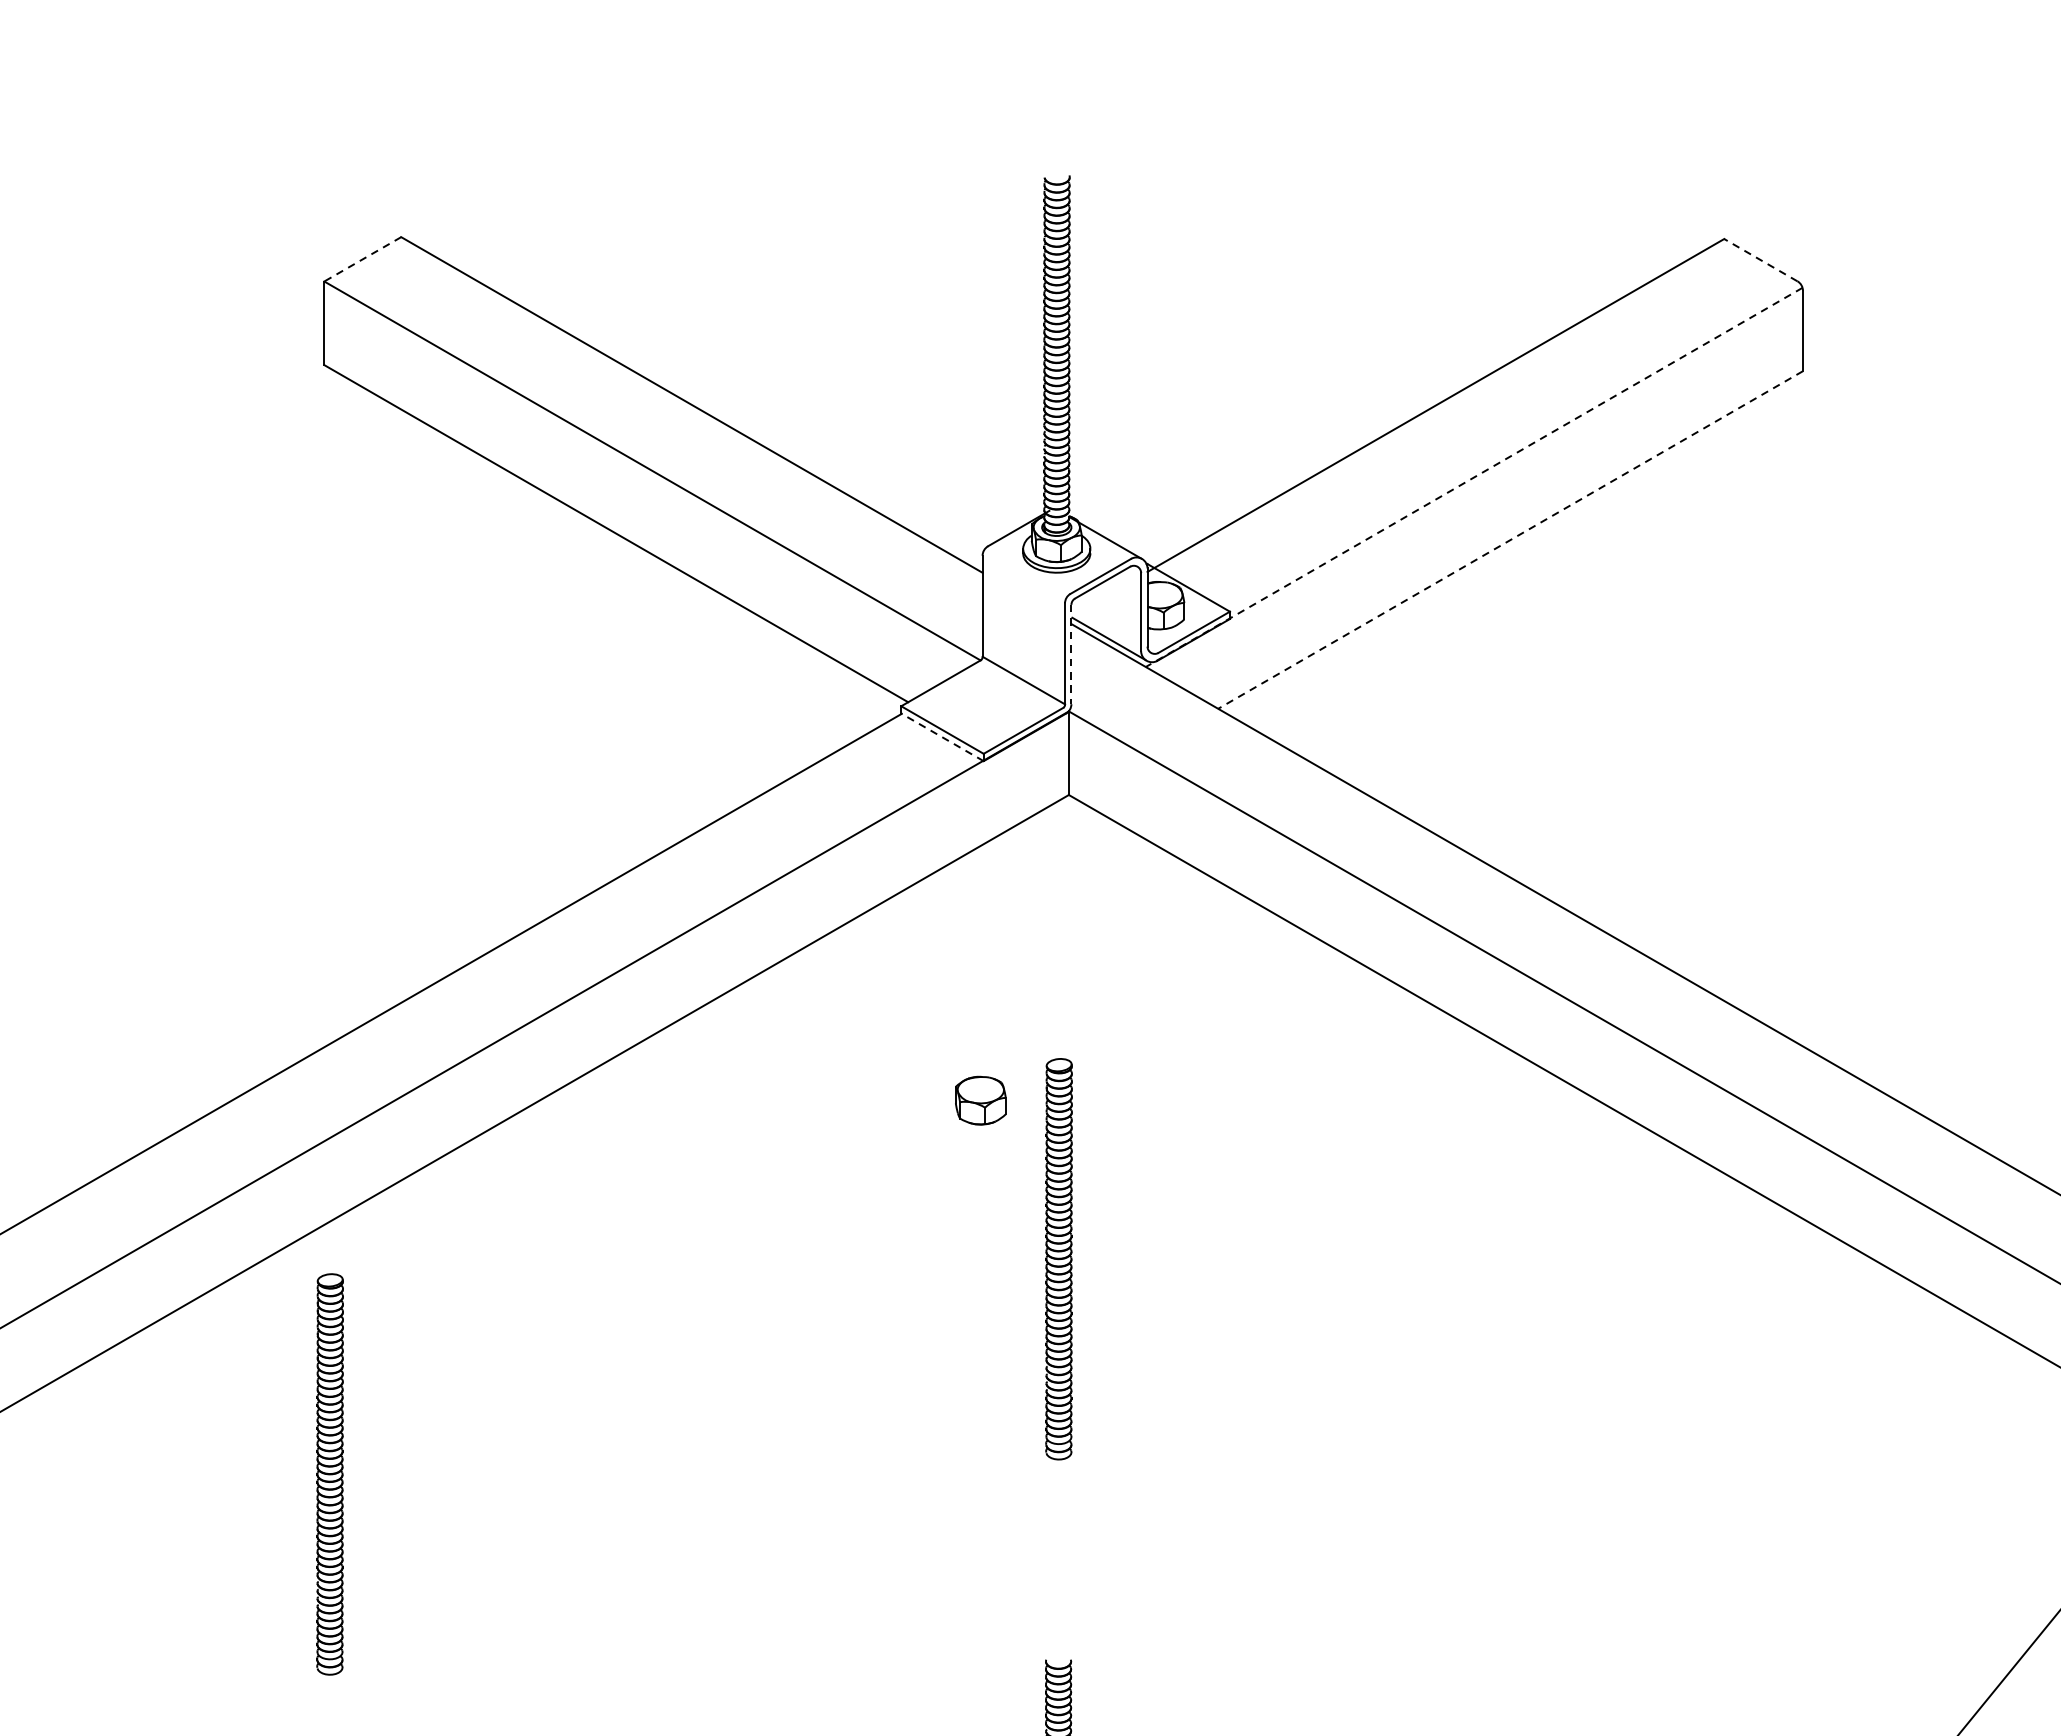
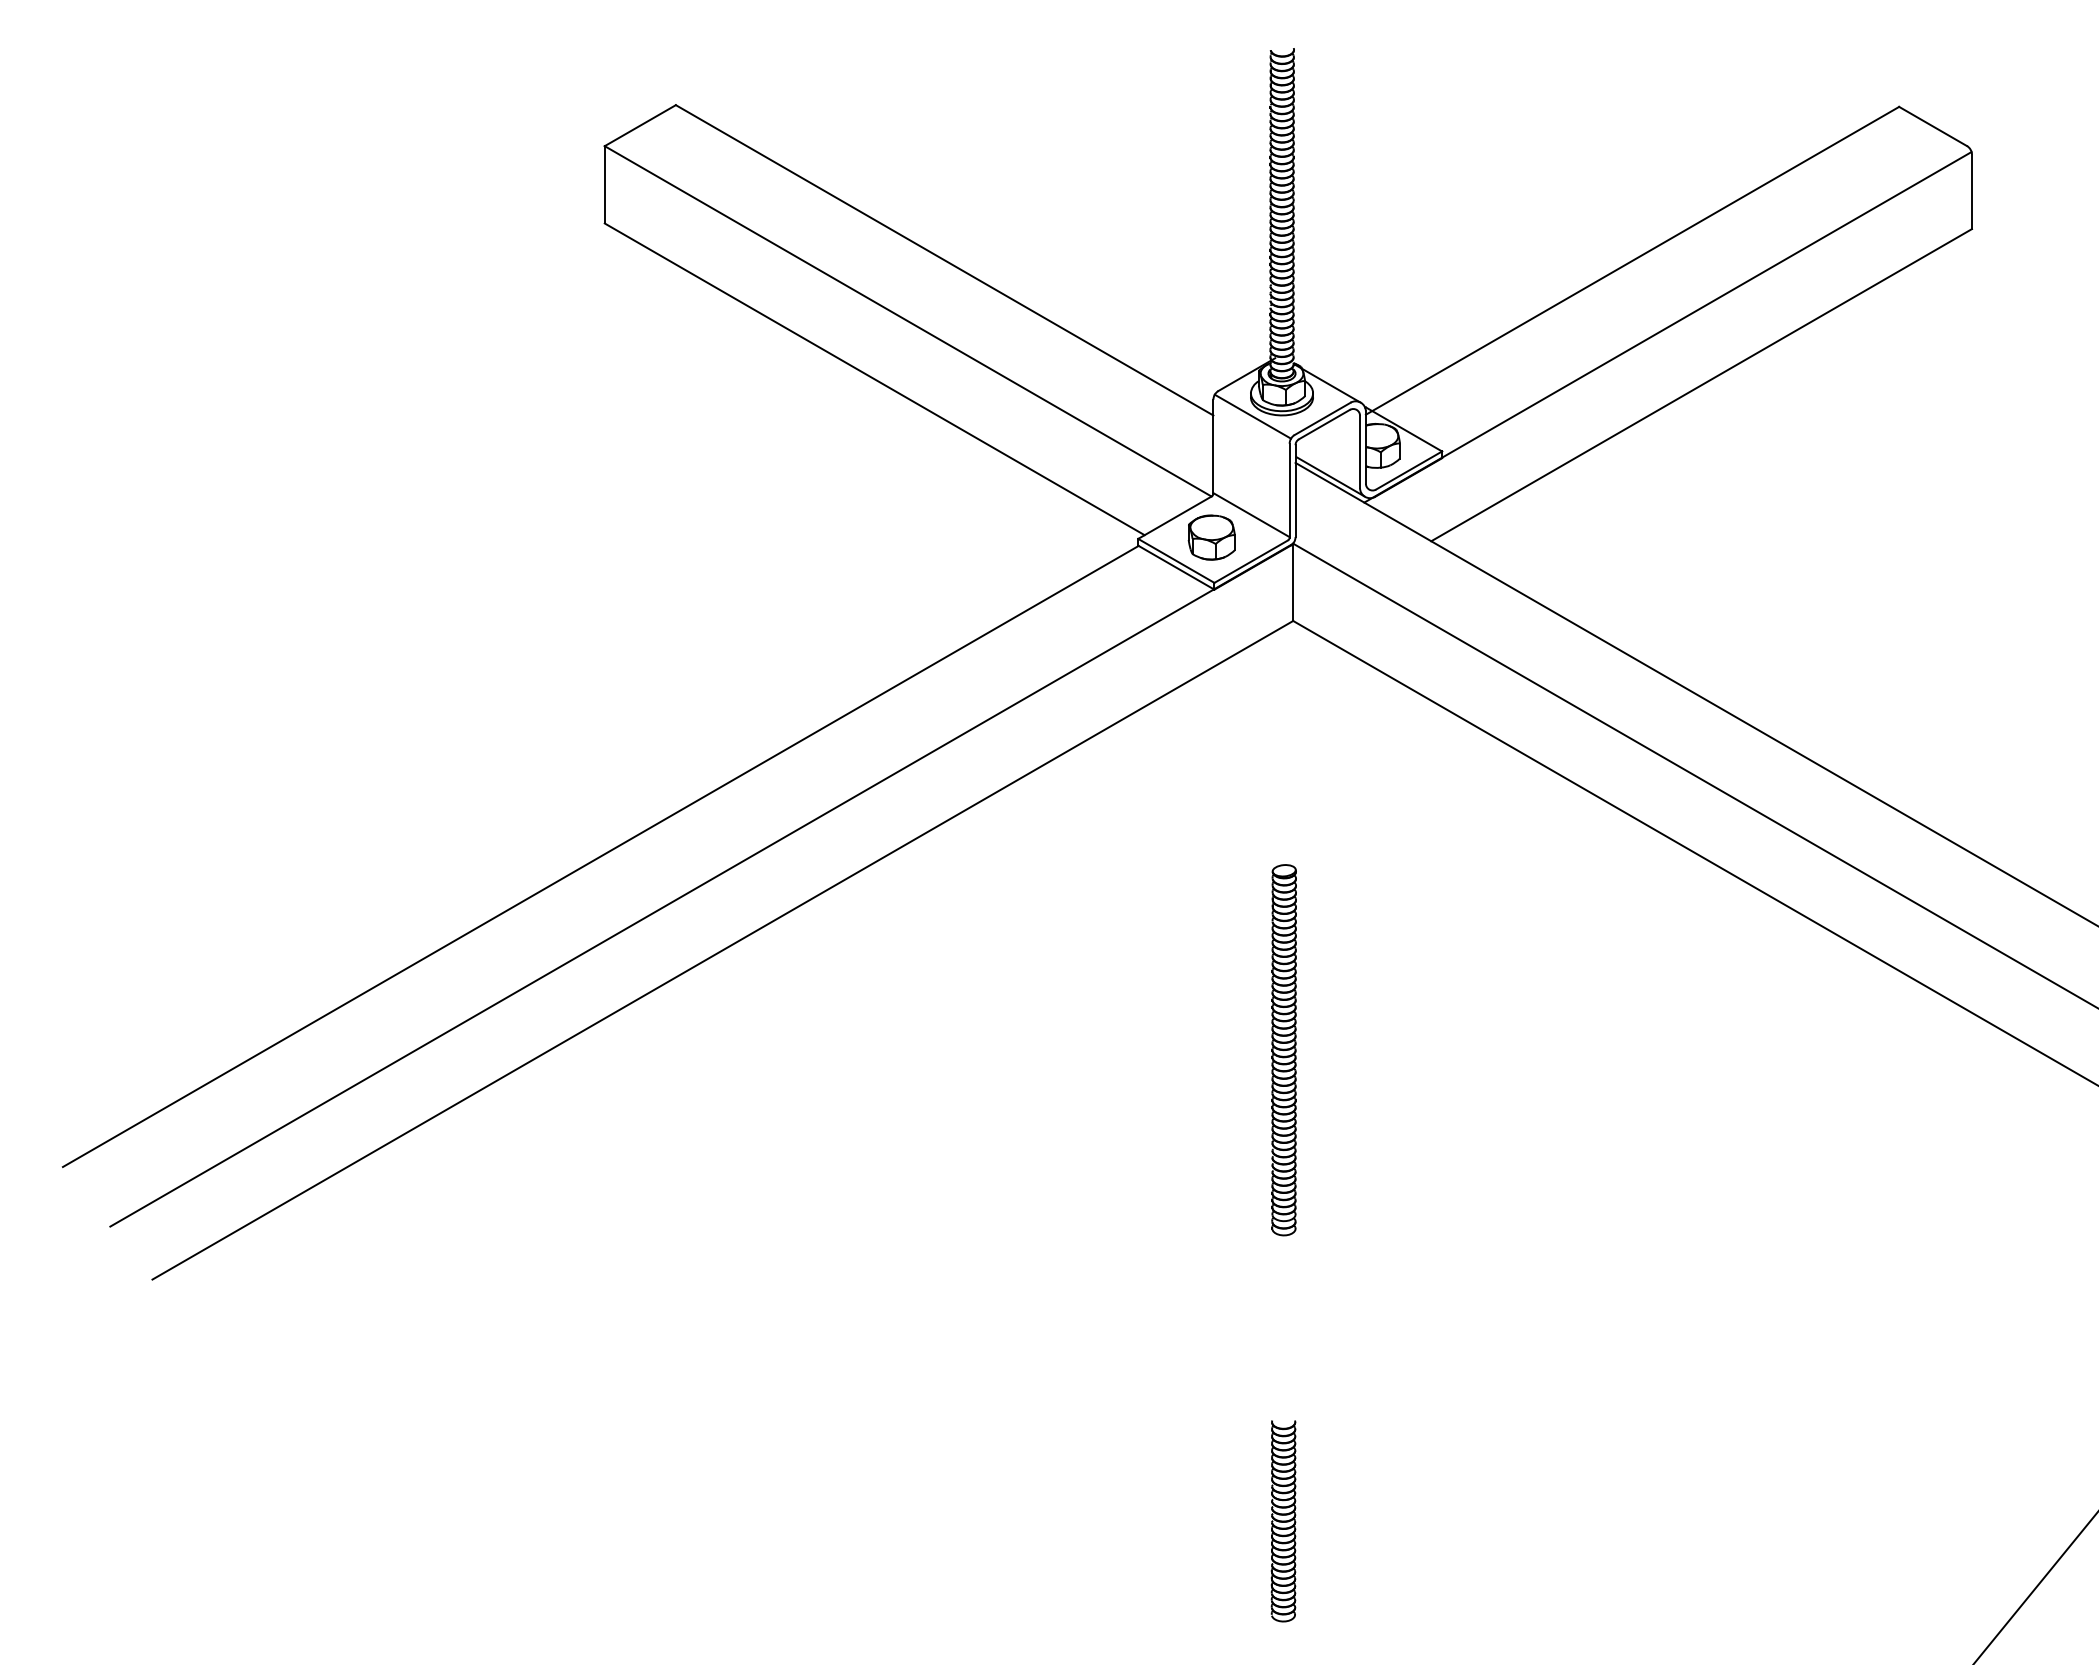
line: (361, 259) -> (639, 125), dashed -> solid
line: (1760, 260) -> (1932, 126), dashed -> solid
line: (1473, 477) -> (1667, 327), dashed -> solid
line: (1510, 540) -> (1701, 385), dashed -> solid
line: (1024, 573) -> (1252, 416), added
line: (1071, 654) -> (1295, 491), dashed -> solid
line: (941, 737) -> (1175, 567), dashed -> solid
part: (980, 1100) -> (1211, 537), moved
part: (329, 1474) -> (609, 1249), removed

